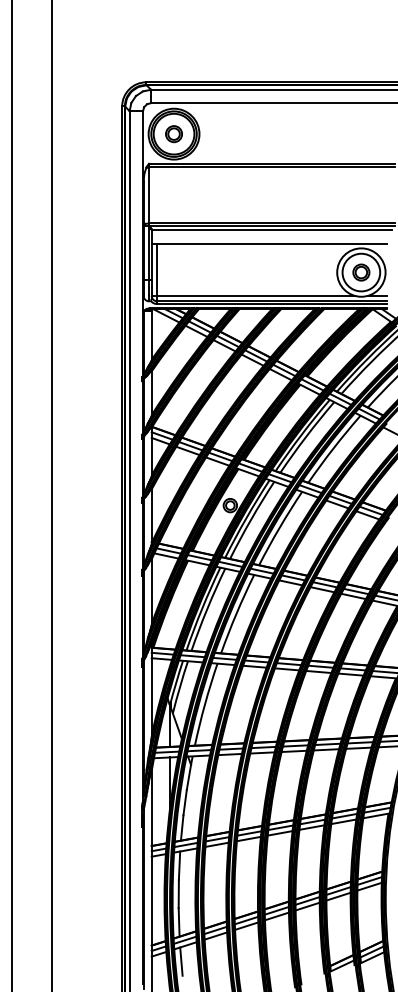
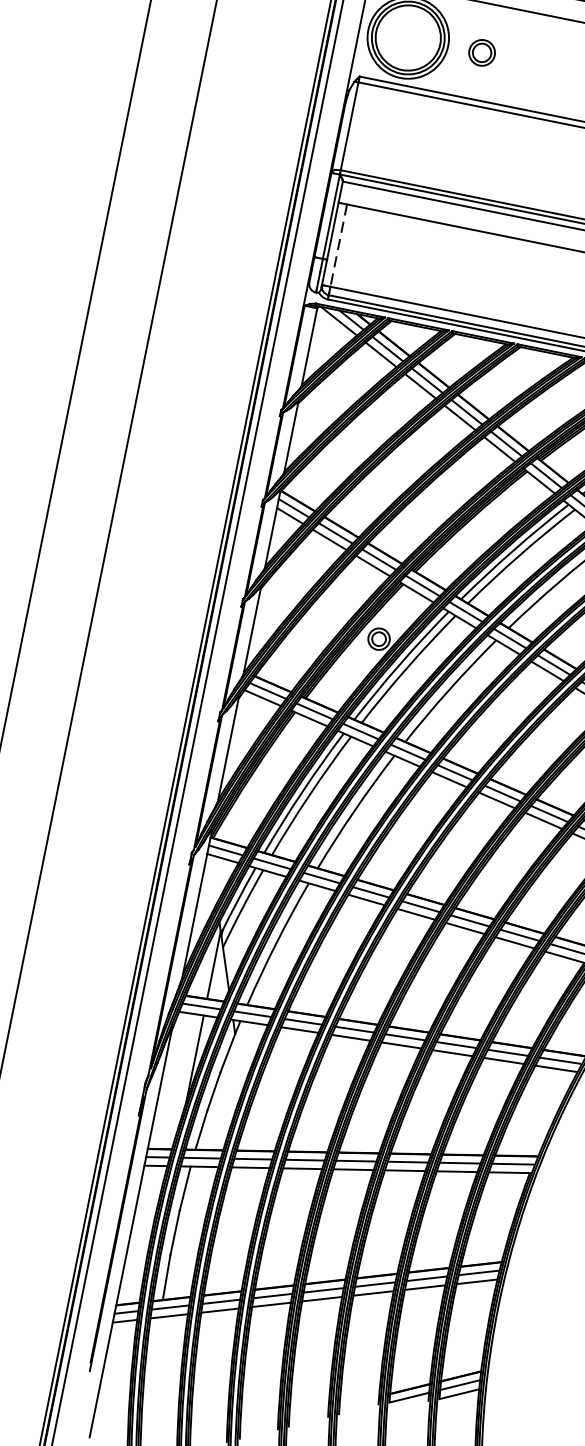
part: (173, 134) -> (481, 53), moved
line: (157, 270) -> (339, 246), solid -> dashed
line: (181, 961) -> (157, 1339), removed

